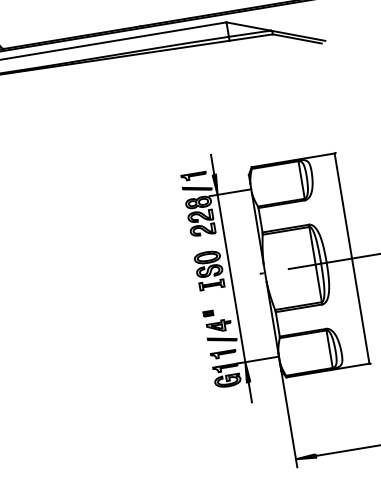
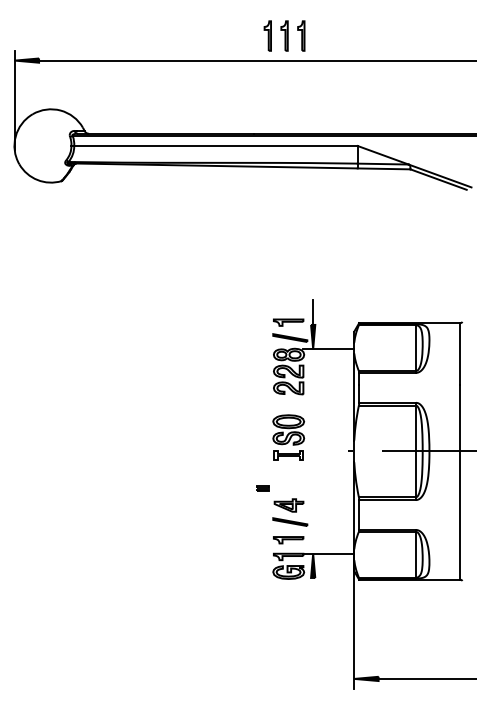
line: (231, 278) -> (313, 451), removed
part: (208, 313) -> (262, 488), moved
line: (250, 391) -> (313, 589), removed

